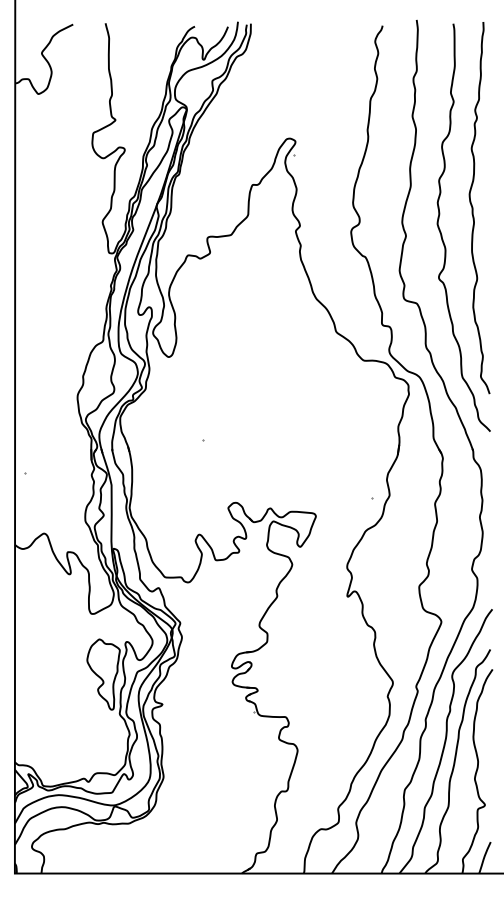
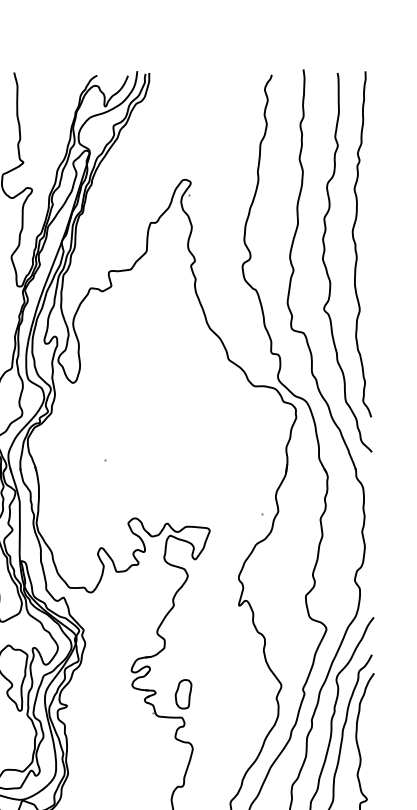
part: (287, 691) -> (183, 693), added

